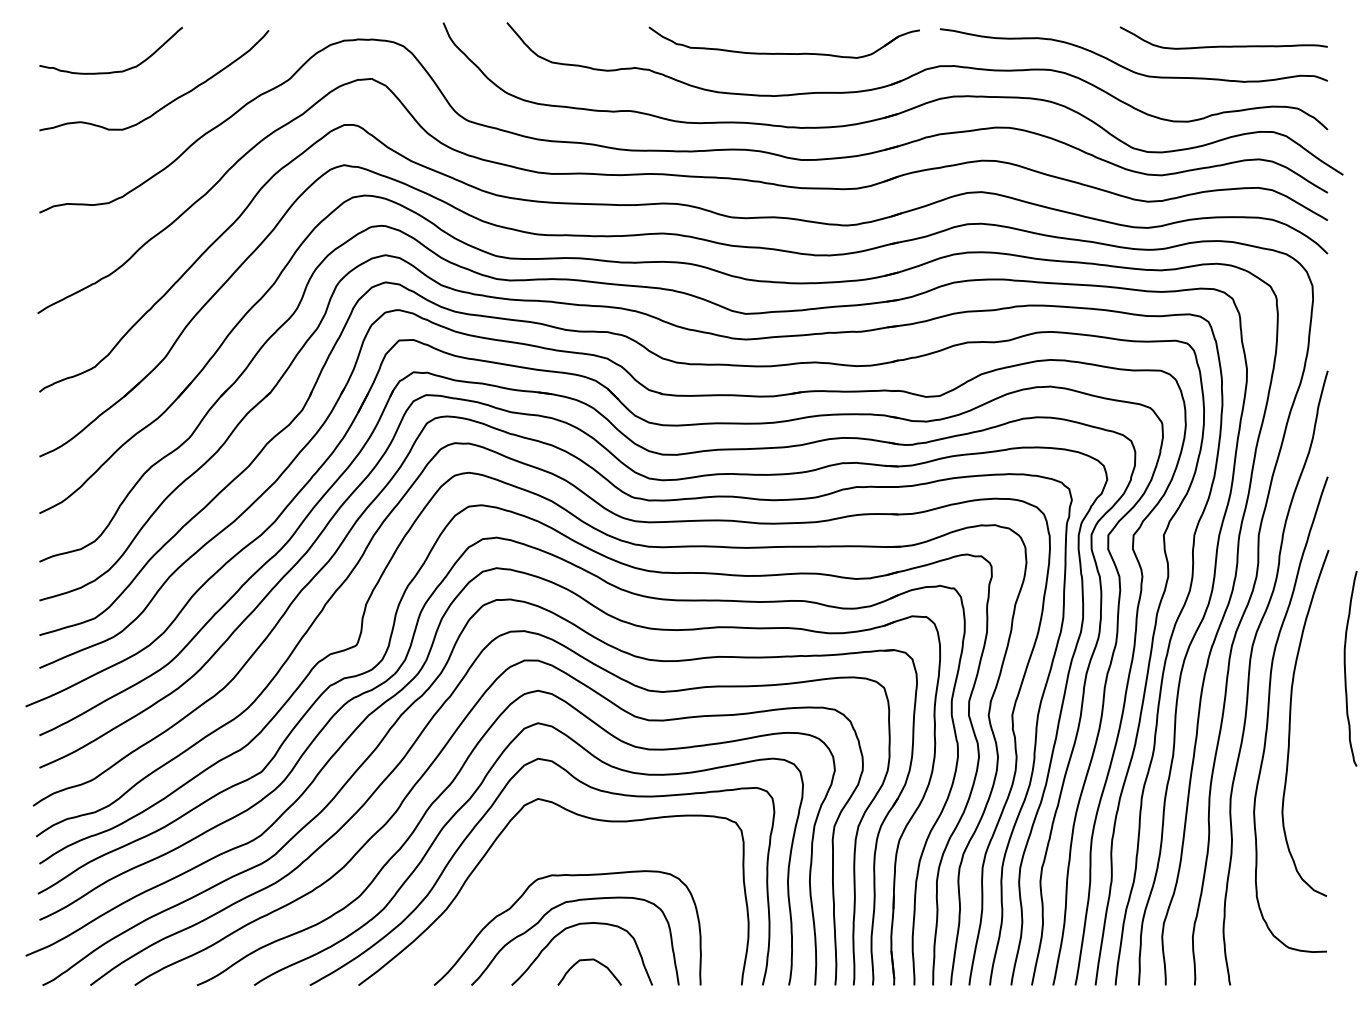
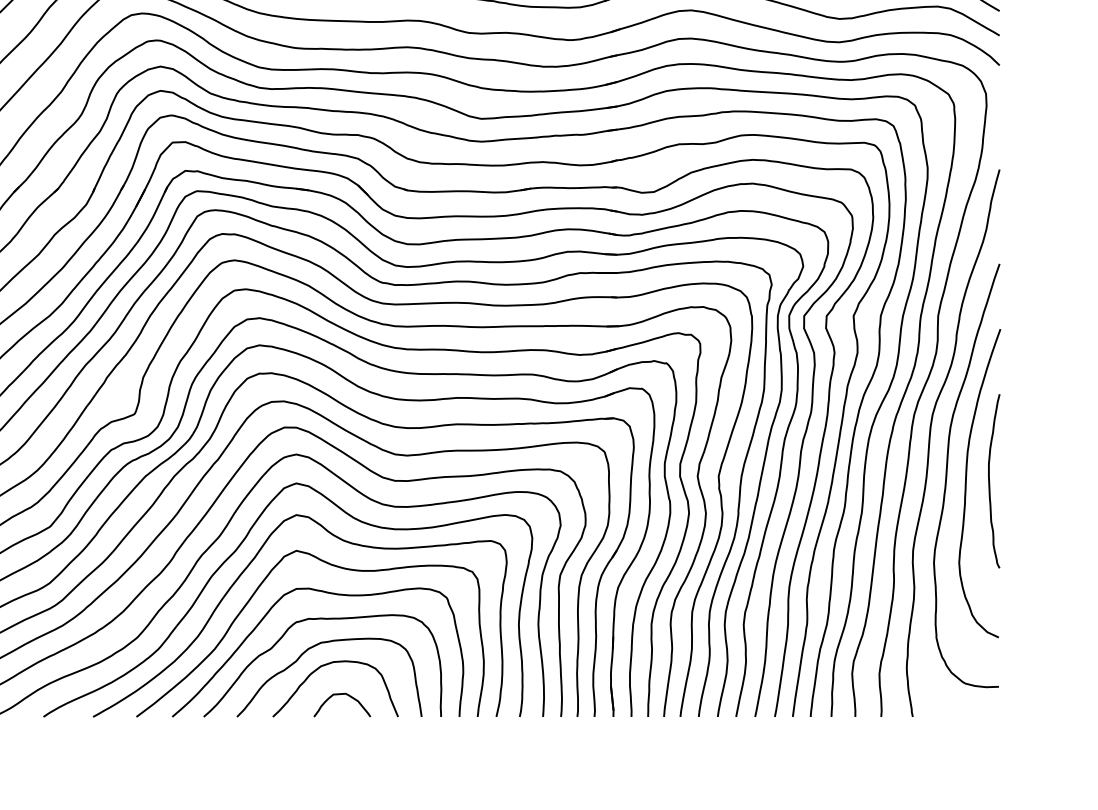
curve: (1345, 668) -> (989, 480), moved
curve: (575, 847) -> (329, 594), added

